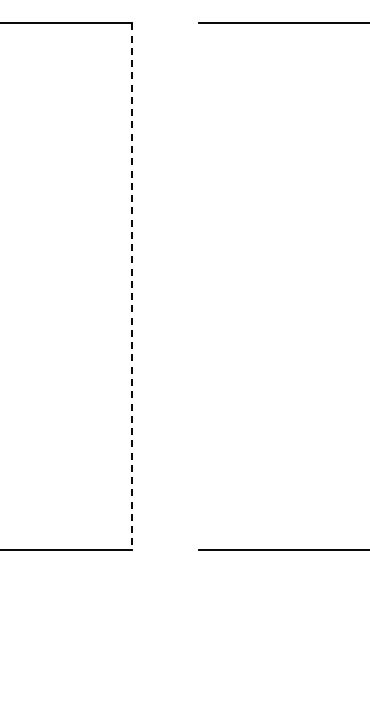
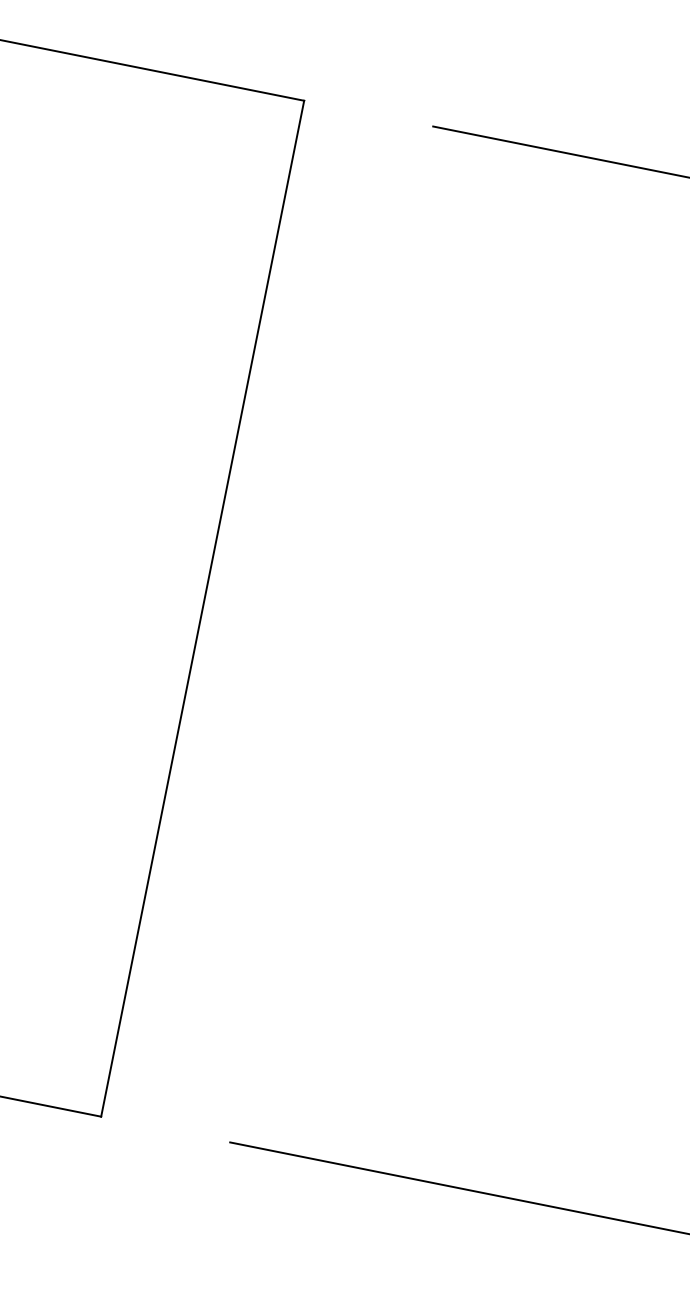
line: (131, 287) -> (201, 610), dashed -> solid

